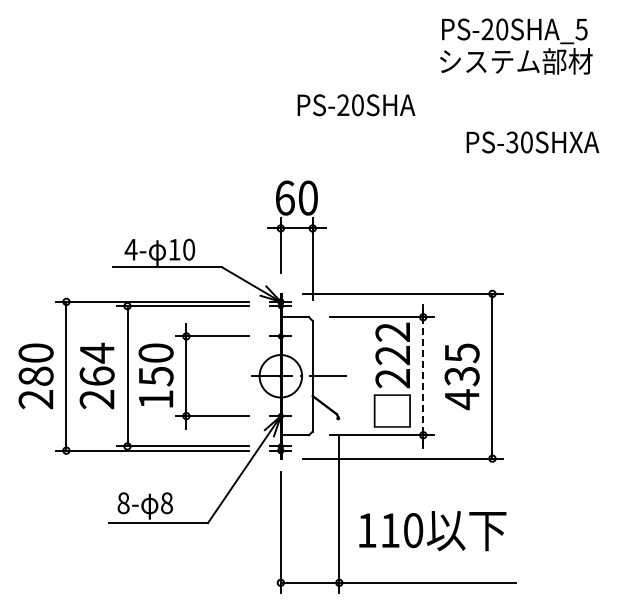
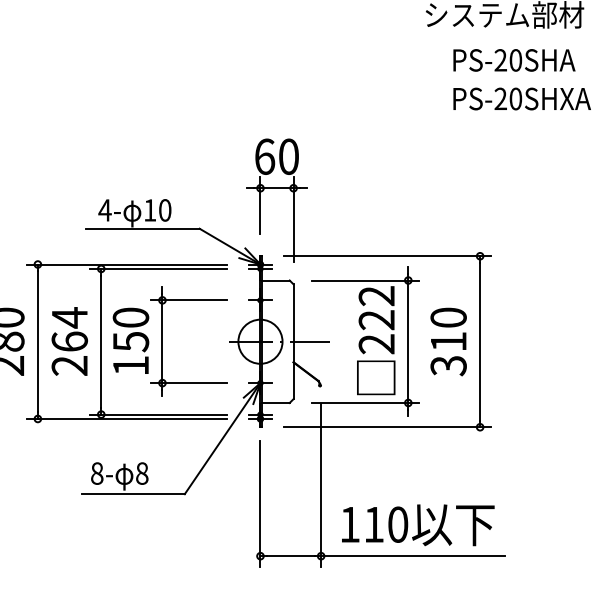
text: (356, 105) -> (514, 60), moved
text: (512, 142) -> (500, 99), PS-30SHXA -> PS-20SHXA
line: (423, 376) -> (408, 341), dashed -> solid
text: (461, 376) -> (448, 341), 435 -> 310
text: (432, 531) -> (417, 525), moved

